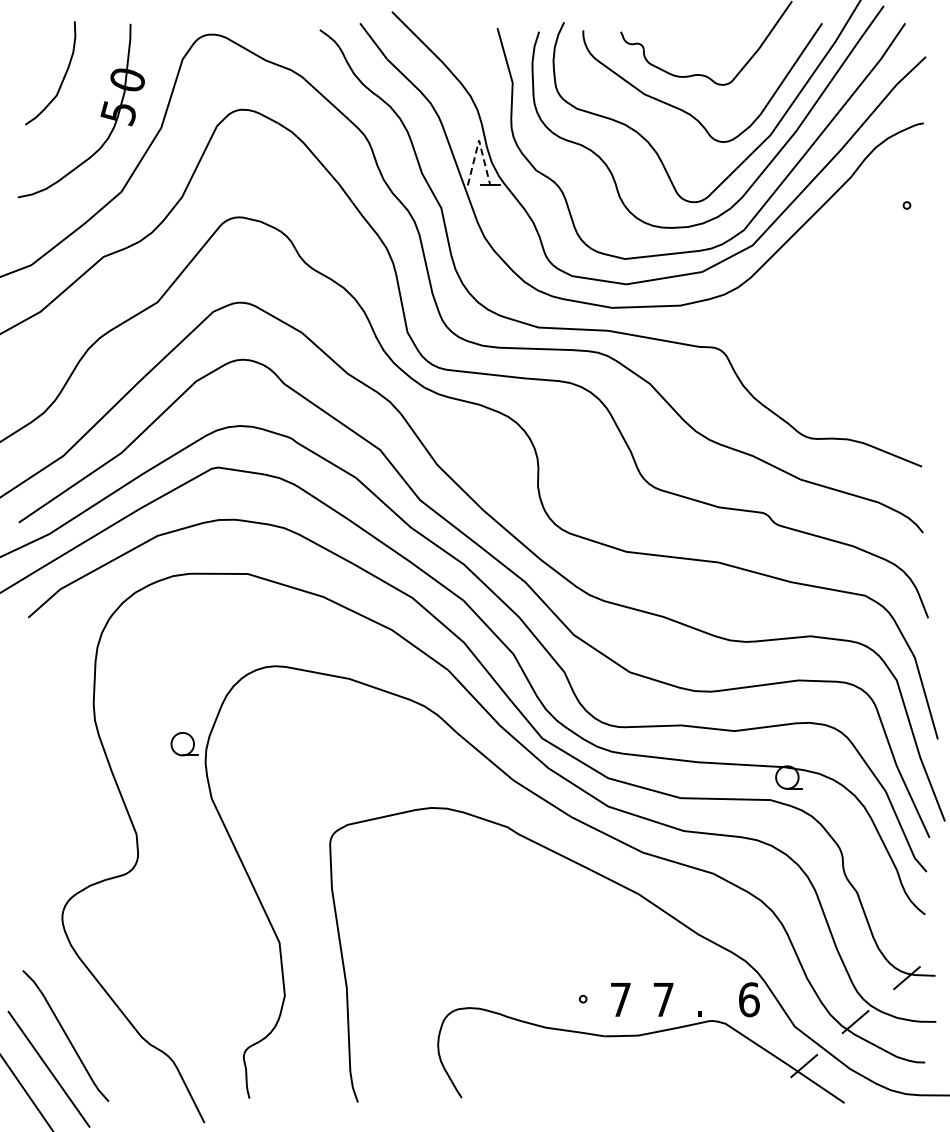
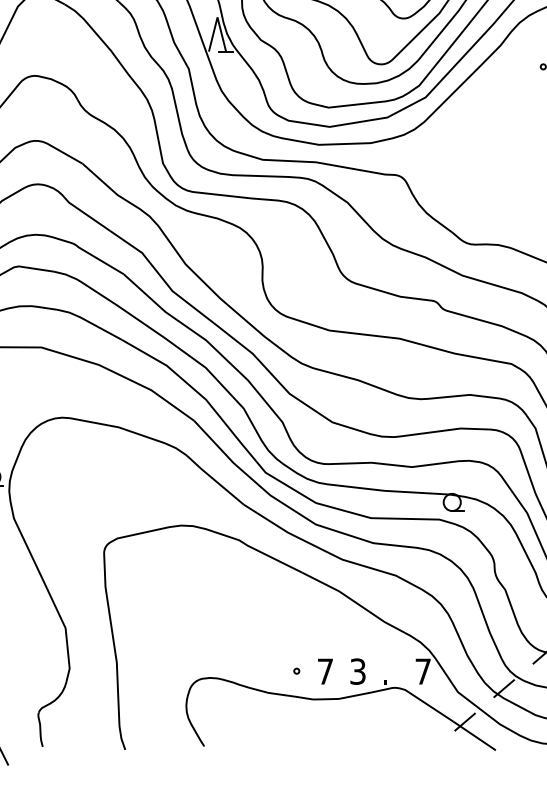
line: (479, 140) -> (217, 17), dashed -> solid
text: (663, 999) -> (357, 671), 7 -> 3
text: (749, 999) -> (423, 671), 6 -> 7

